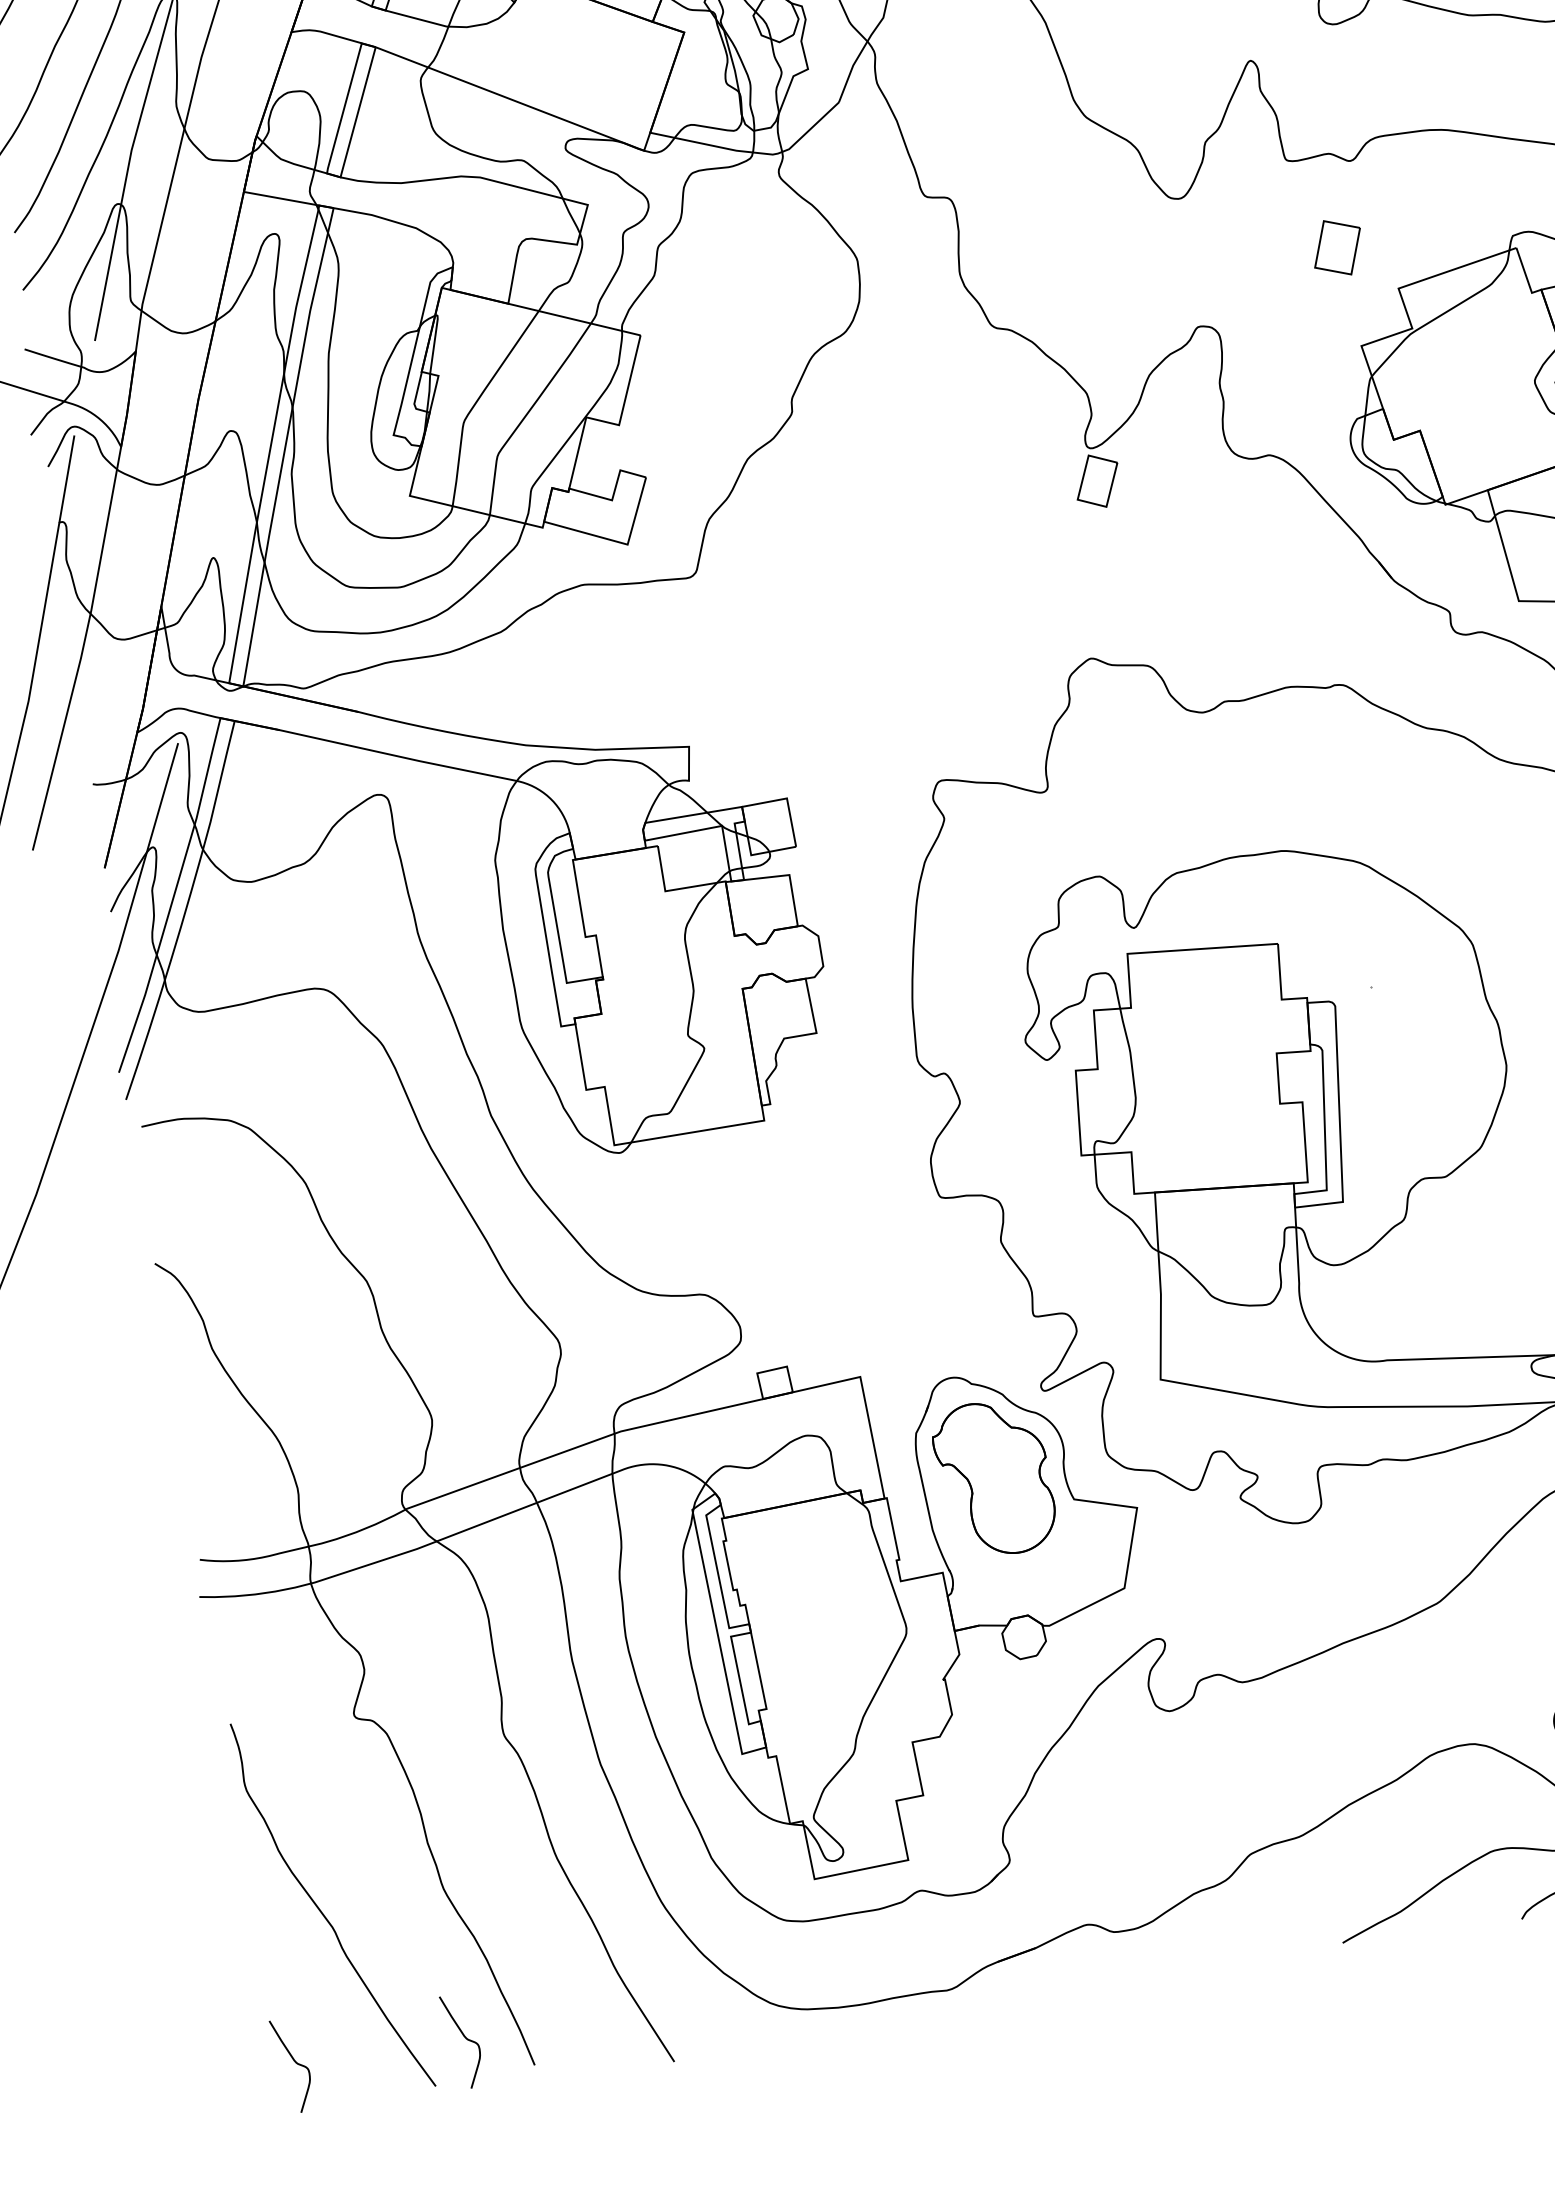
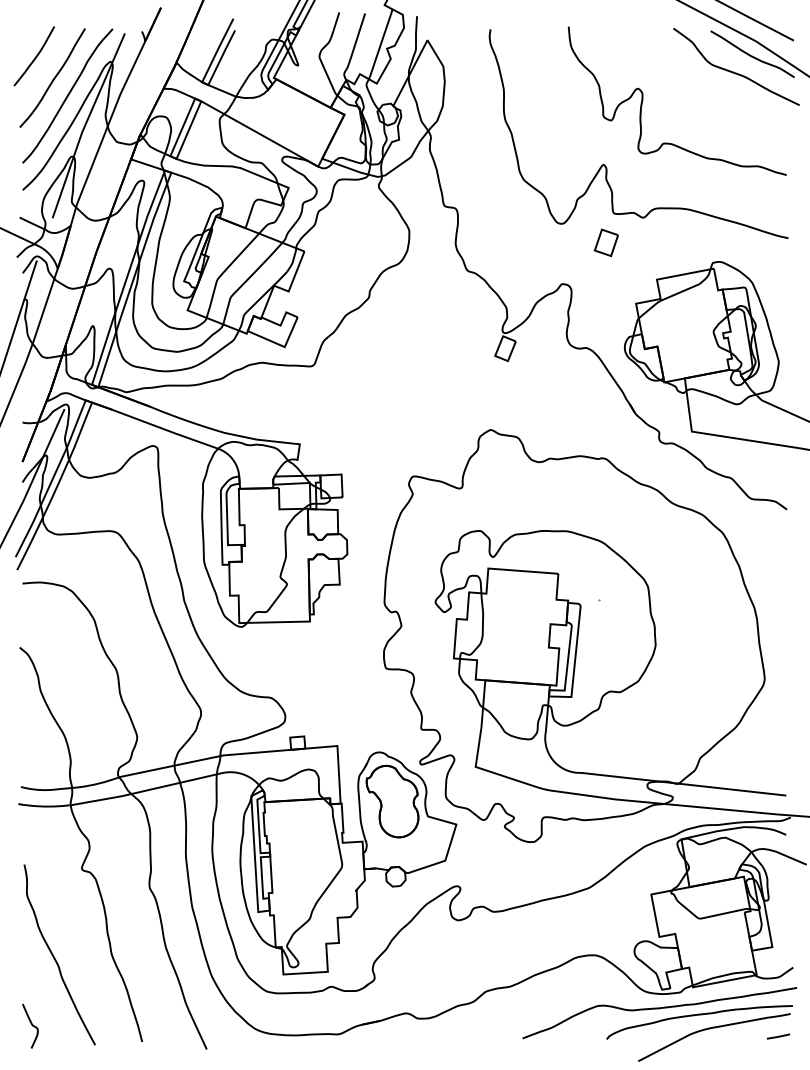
part: (1335, 247) -> (605, 242), moved
curve: (464, 2039) -> (111, 1025), removed

